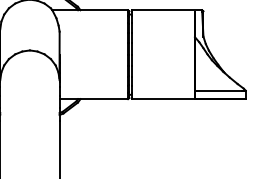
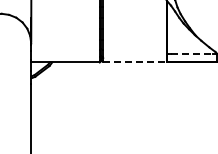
line: (220, 90) -> (192, 53), solid -> dashed
line: (163, 99) -> (135, 62), solid -> dashed

